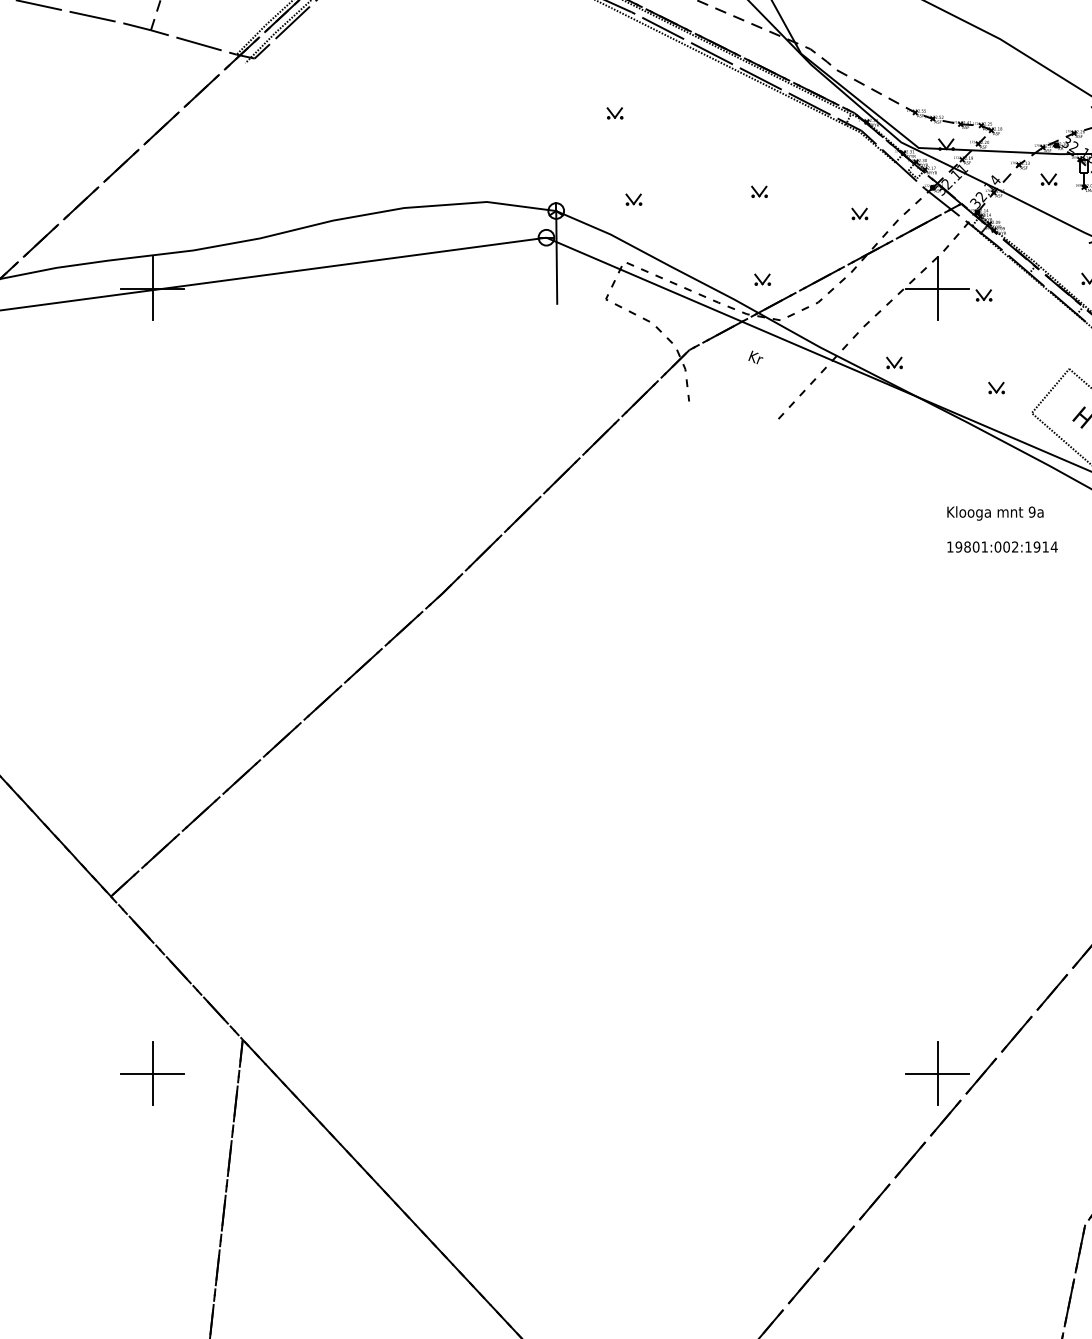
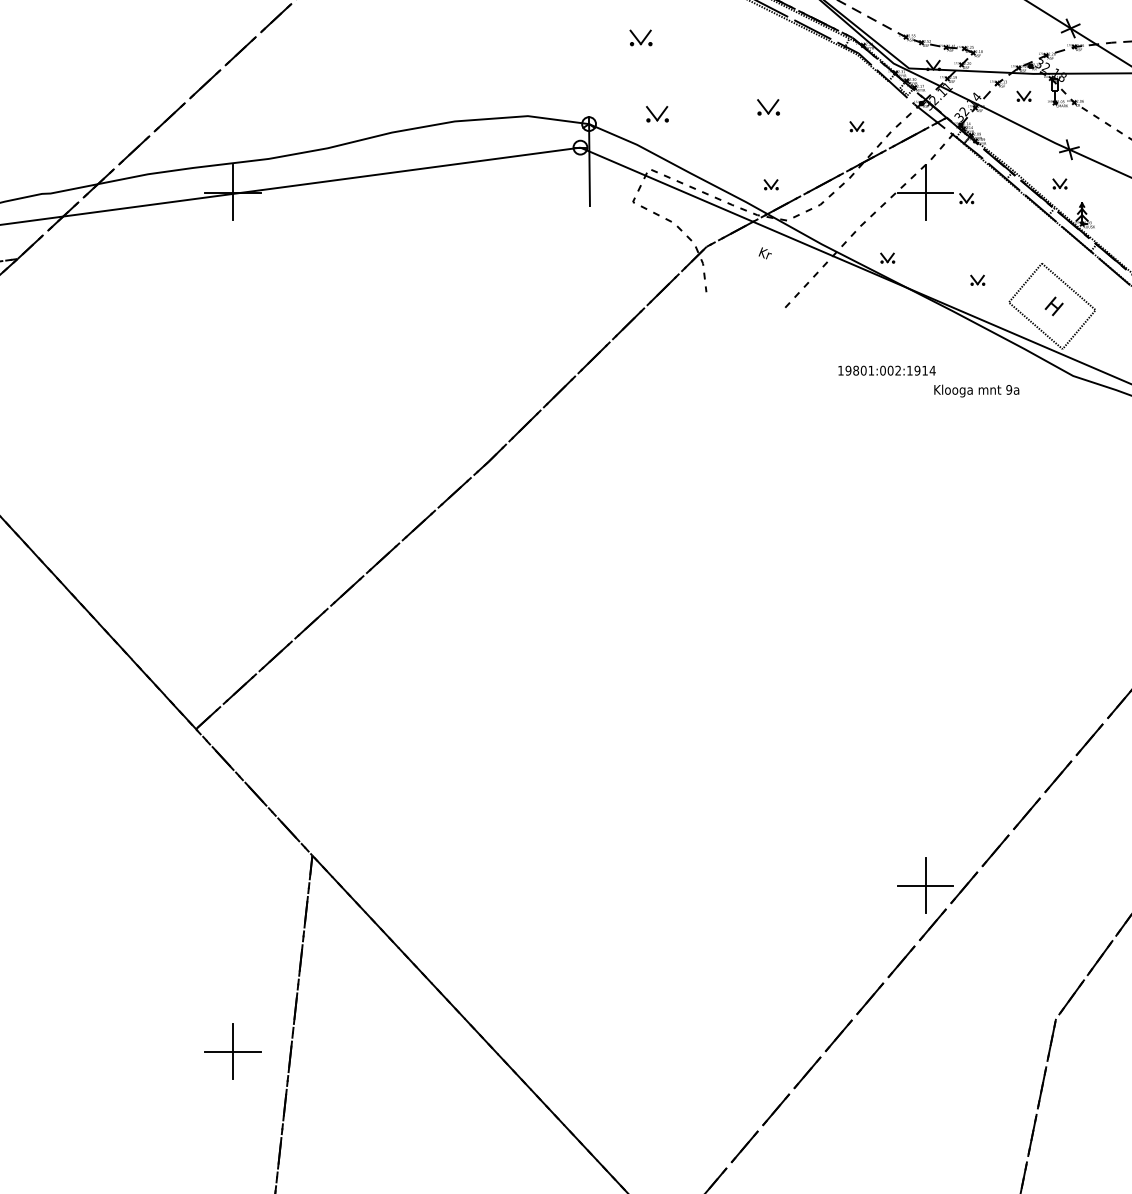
part: (614, 112) -> (640, 37), size x1.6
part: (759, 191) -> (768, 106), size x1.6
part: (633, 199) -> (657, 113), size x1.6
text: (1001, 546) -> (886, 370), moved
part: (152, 1073) -> (232, 1051), moved

